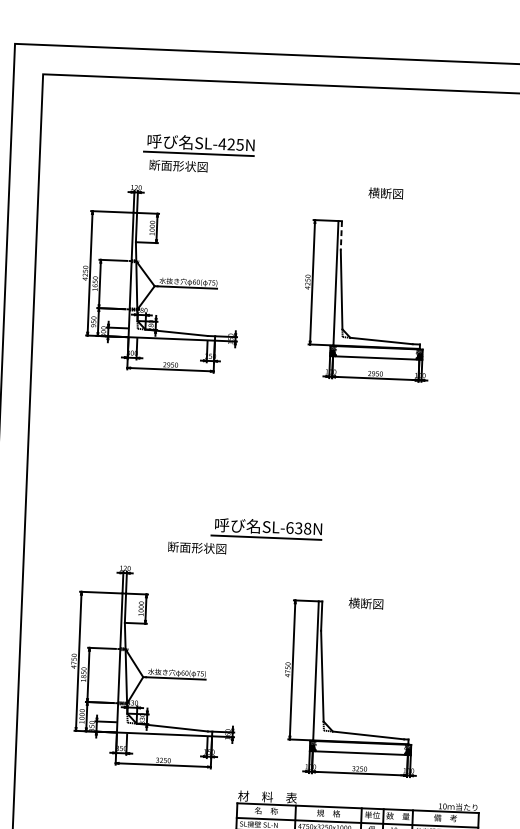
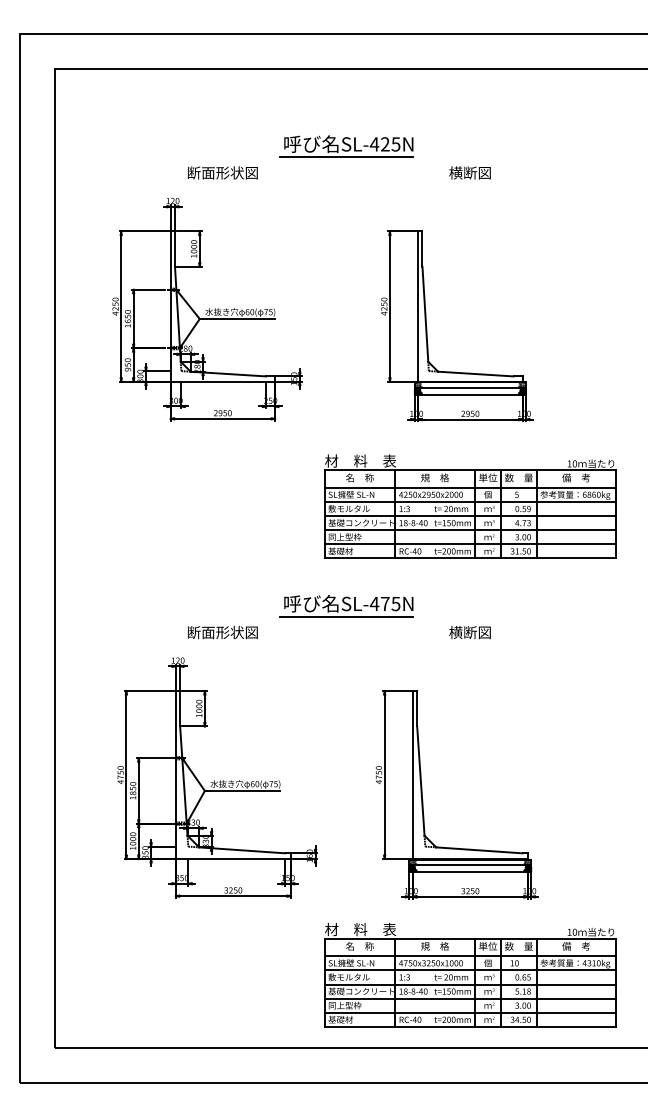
part: (199, 144) -> (346, 146), moved
text: (385, 193) -> (469, 172), moved
line: (341, 236) -> (422, 249), dashed -> solid
line: (376, 351) -> (470, 387), added
part: (372, 450) -> (470, 506), added
text: (298, 527) -> (384, 603), SL-638N -> SL-475N
text: (197, 547) -> (222, 632), moved
text: (365, 603) -> (469, 632), moved
line: (360, 747) -> (470, 865), added

